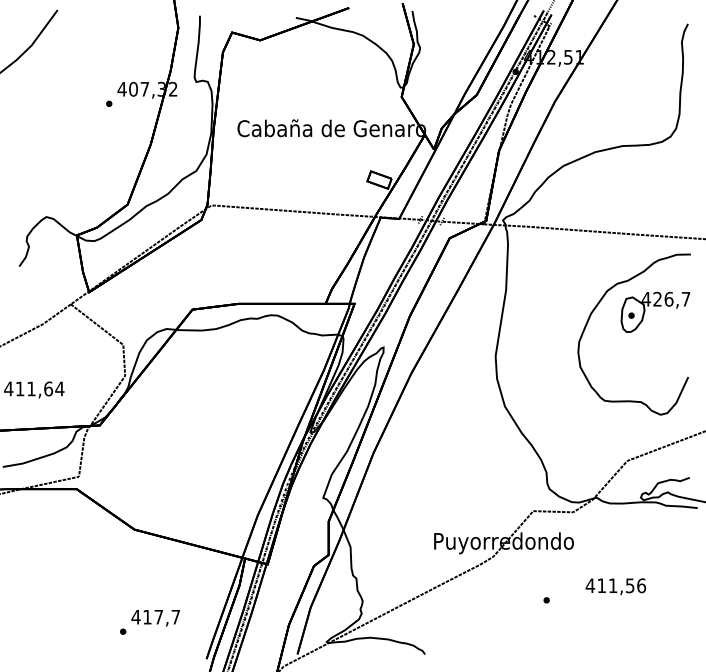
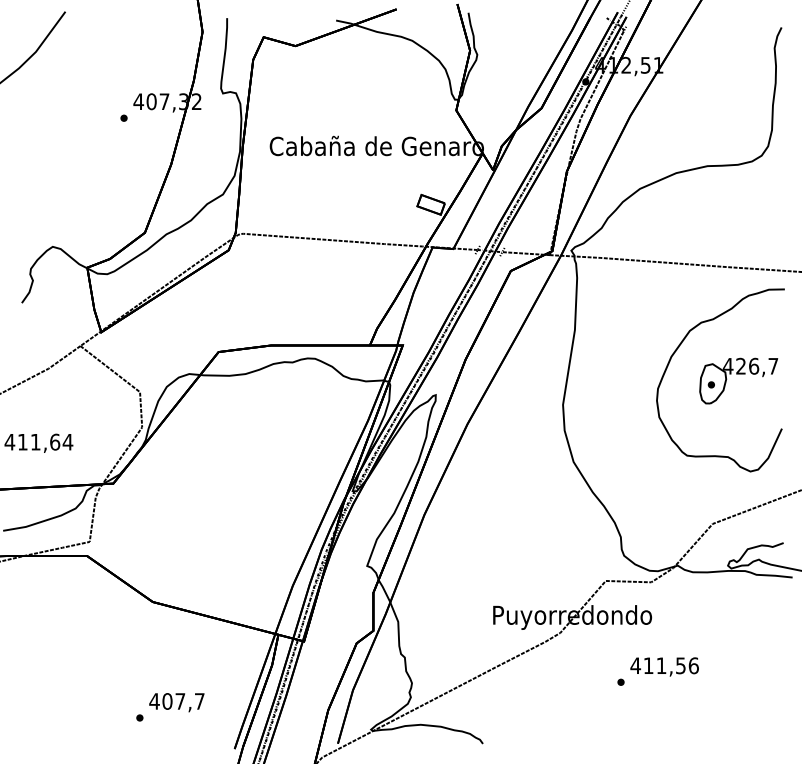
part: (655, 311) -> (738, 380), moved
text: (615, 586) -> (664, 666), moved
text: (147, 617) -> (167, 701), 417,7 -> 407,7

